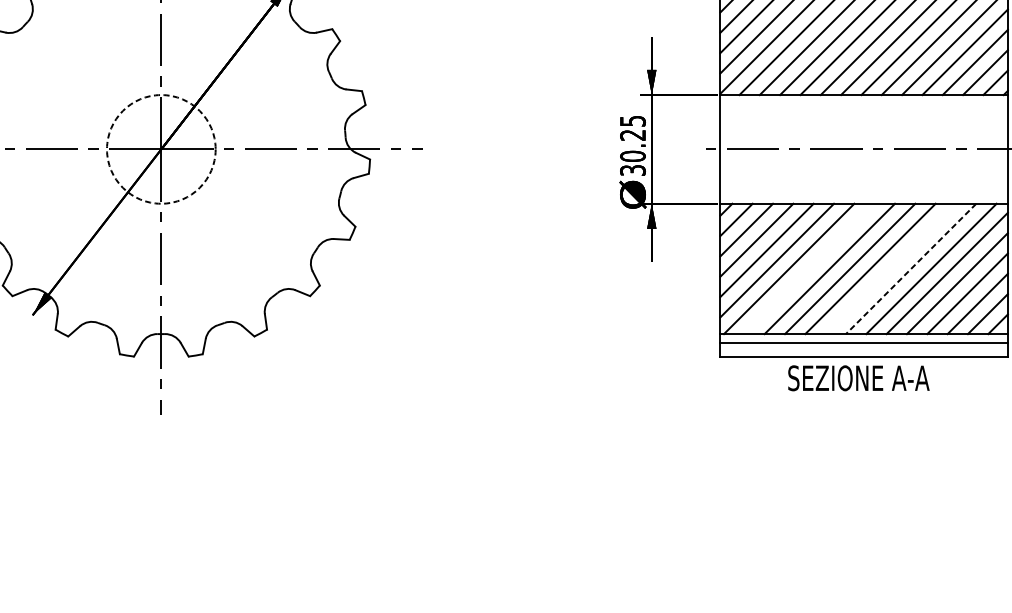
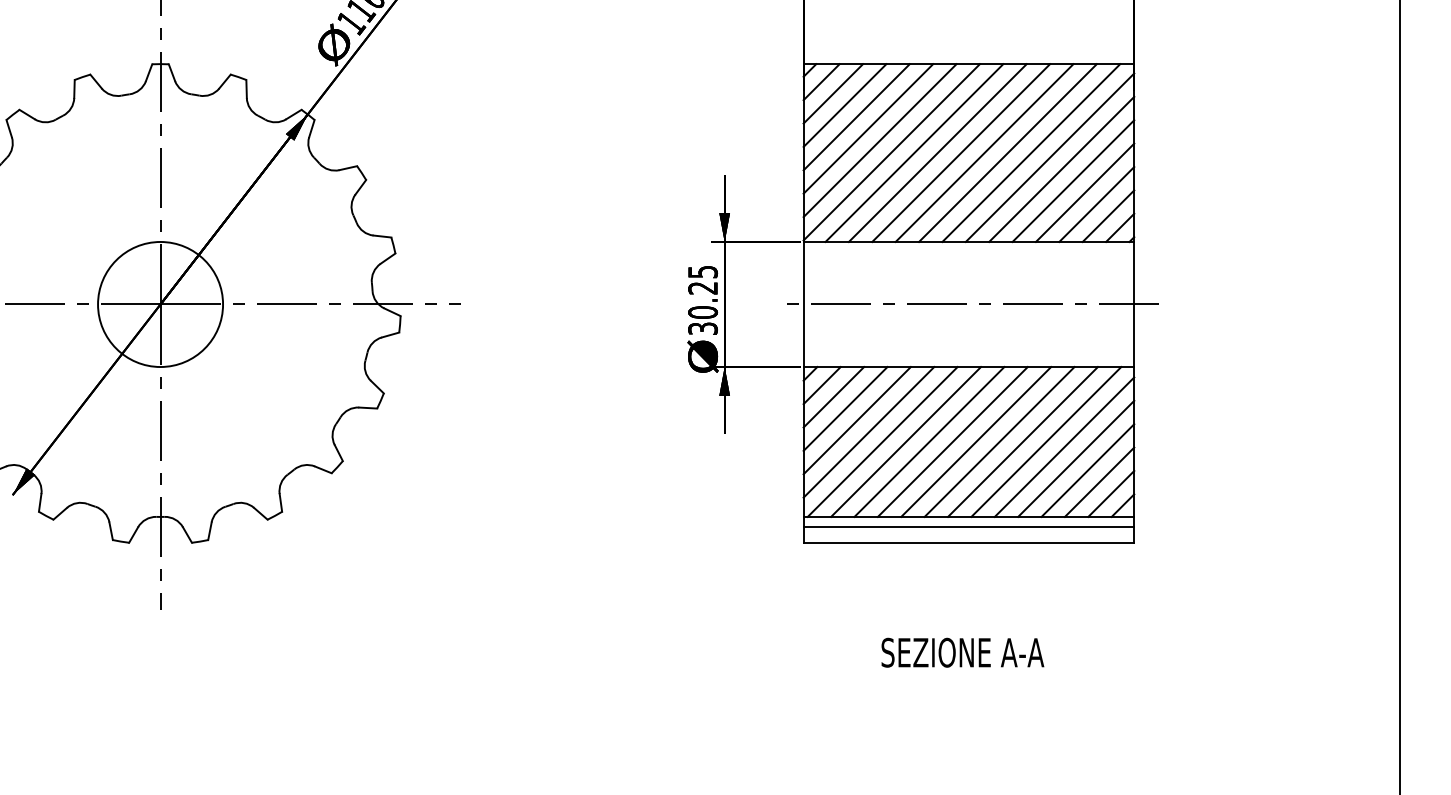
circle: (161, 149) -> (160, 304), dashed -> solid
line: (809, 268) -> (906, 441), added
line: (890, 268) -> (999, 441), added
line: (910, 269) -> (1022, 442), dashed -> solid
text: (858, 378) -> (962, 652), moved

